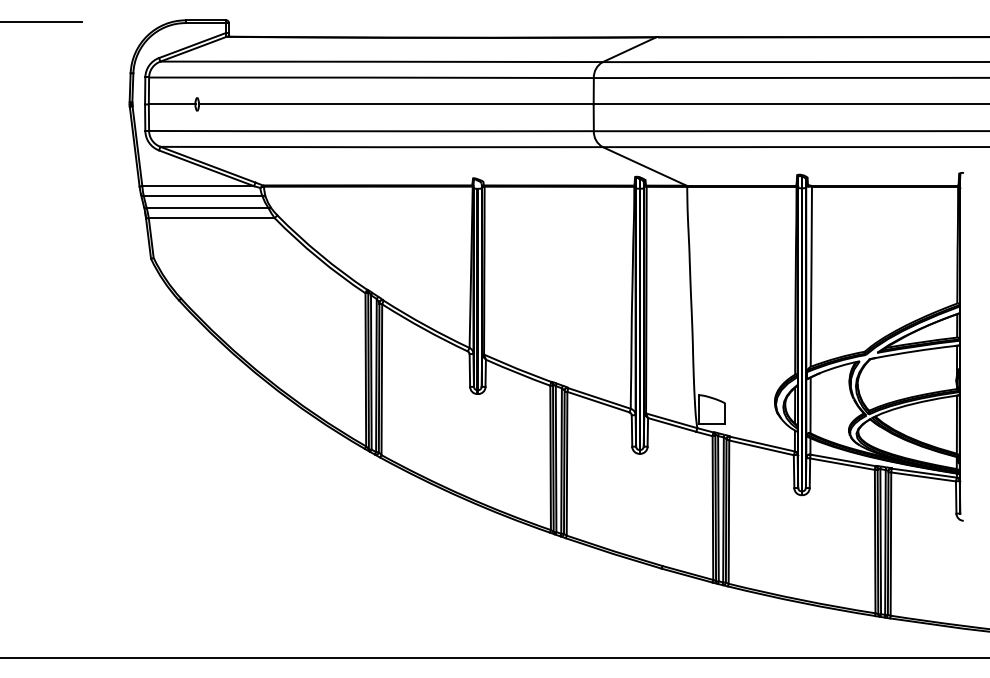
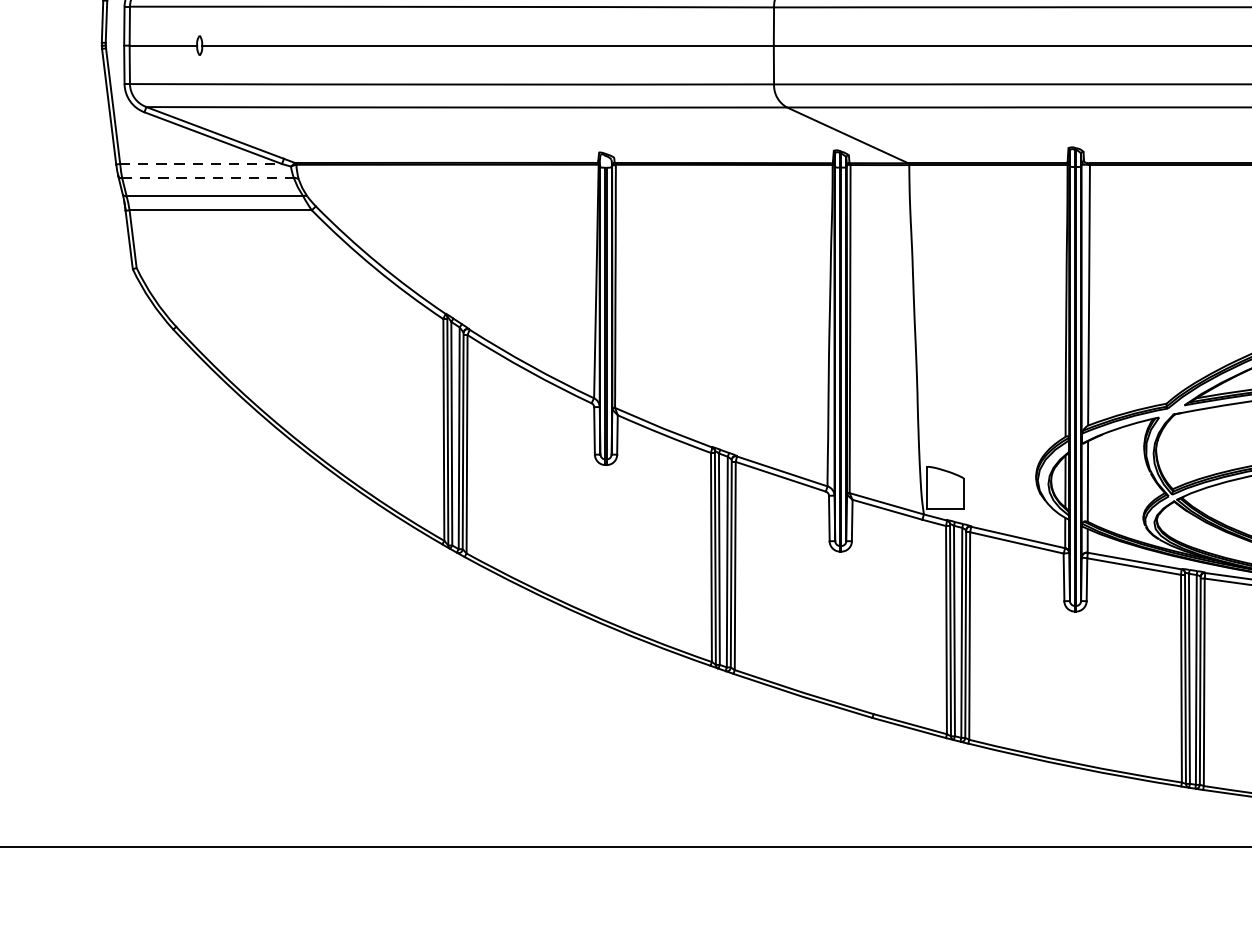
line: (198, 186) -> (201, 164), solid -> dashed
line: (203, 195) -> (208, 177), solid -> dashed

